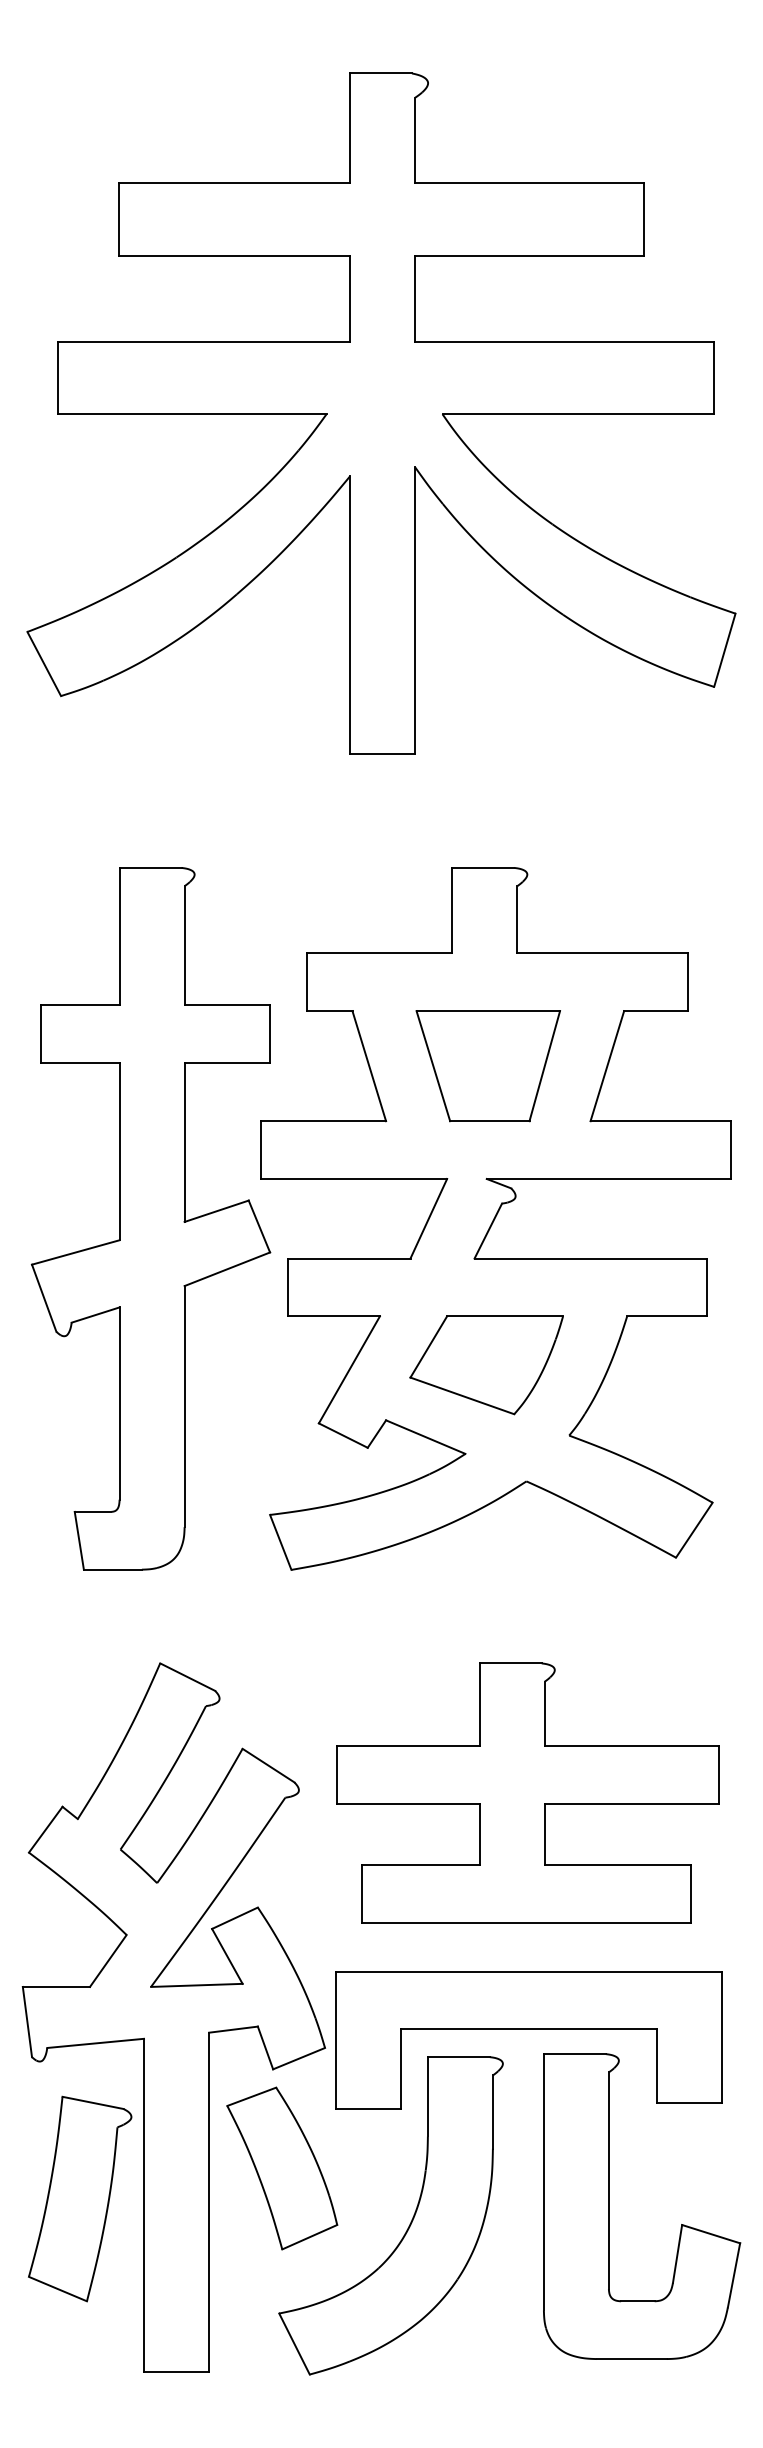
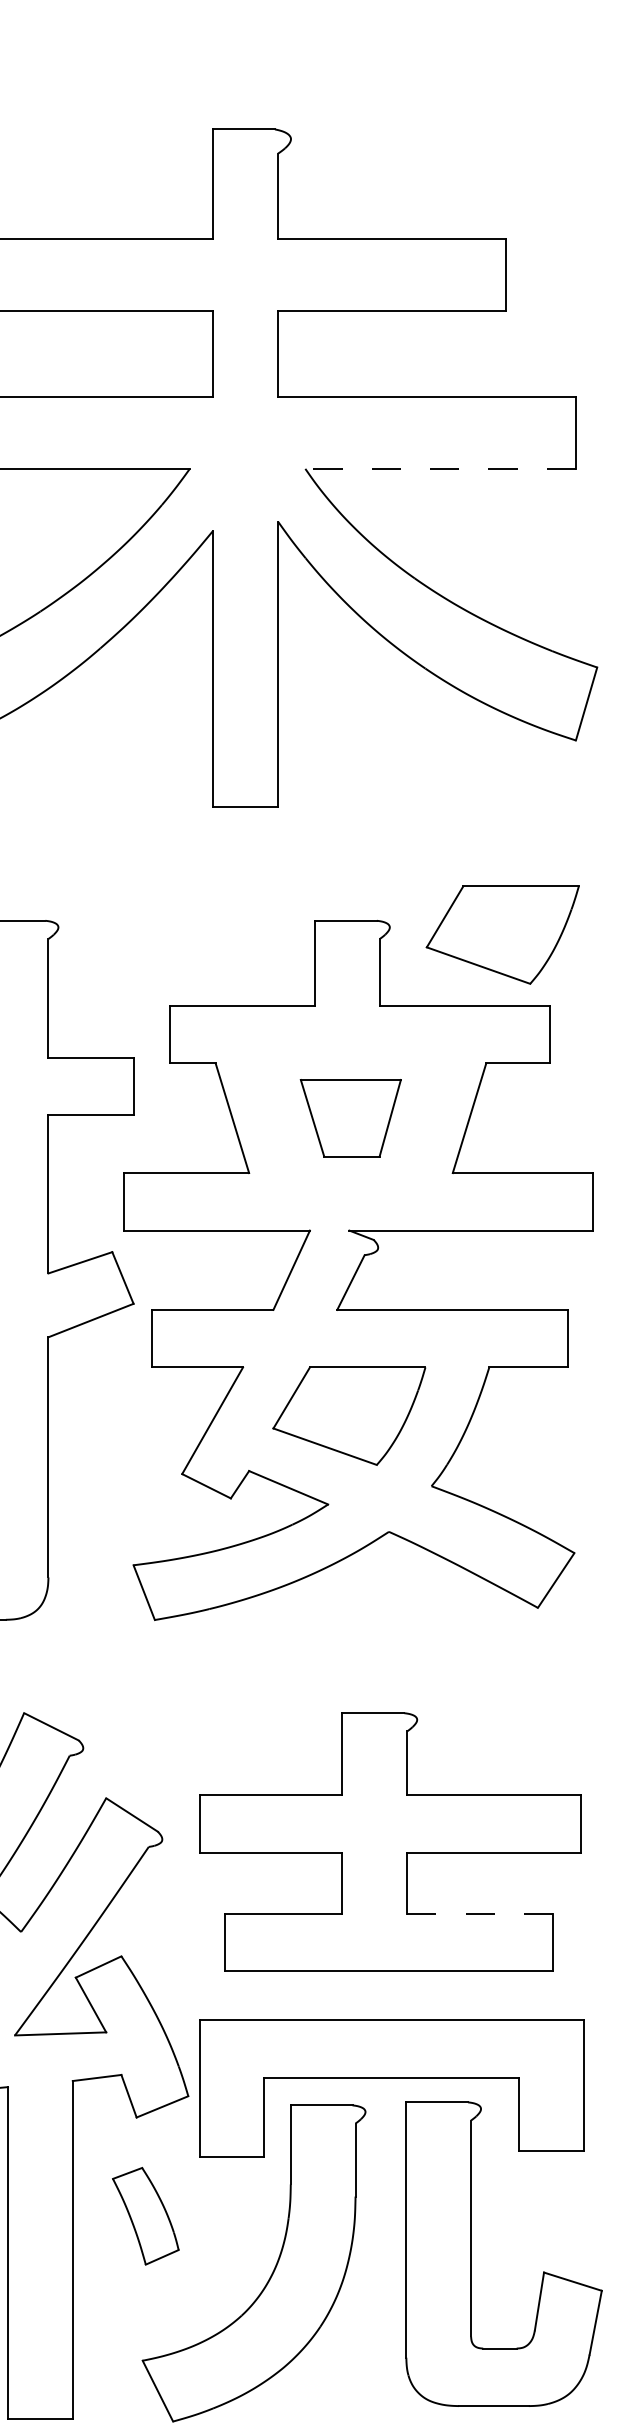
line: (578, 414) -> (440, 469), solid -> dashed
part: (640, 882) -> (502, 935), added
part: (487, 1066) -> (350, 1118), size x0.7
line: (618, 1864) -> (480, 1913), solid -> dashed
part: (282, 2168) -> (145, 2216), size x0.6

